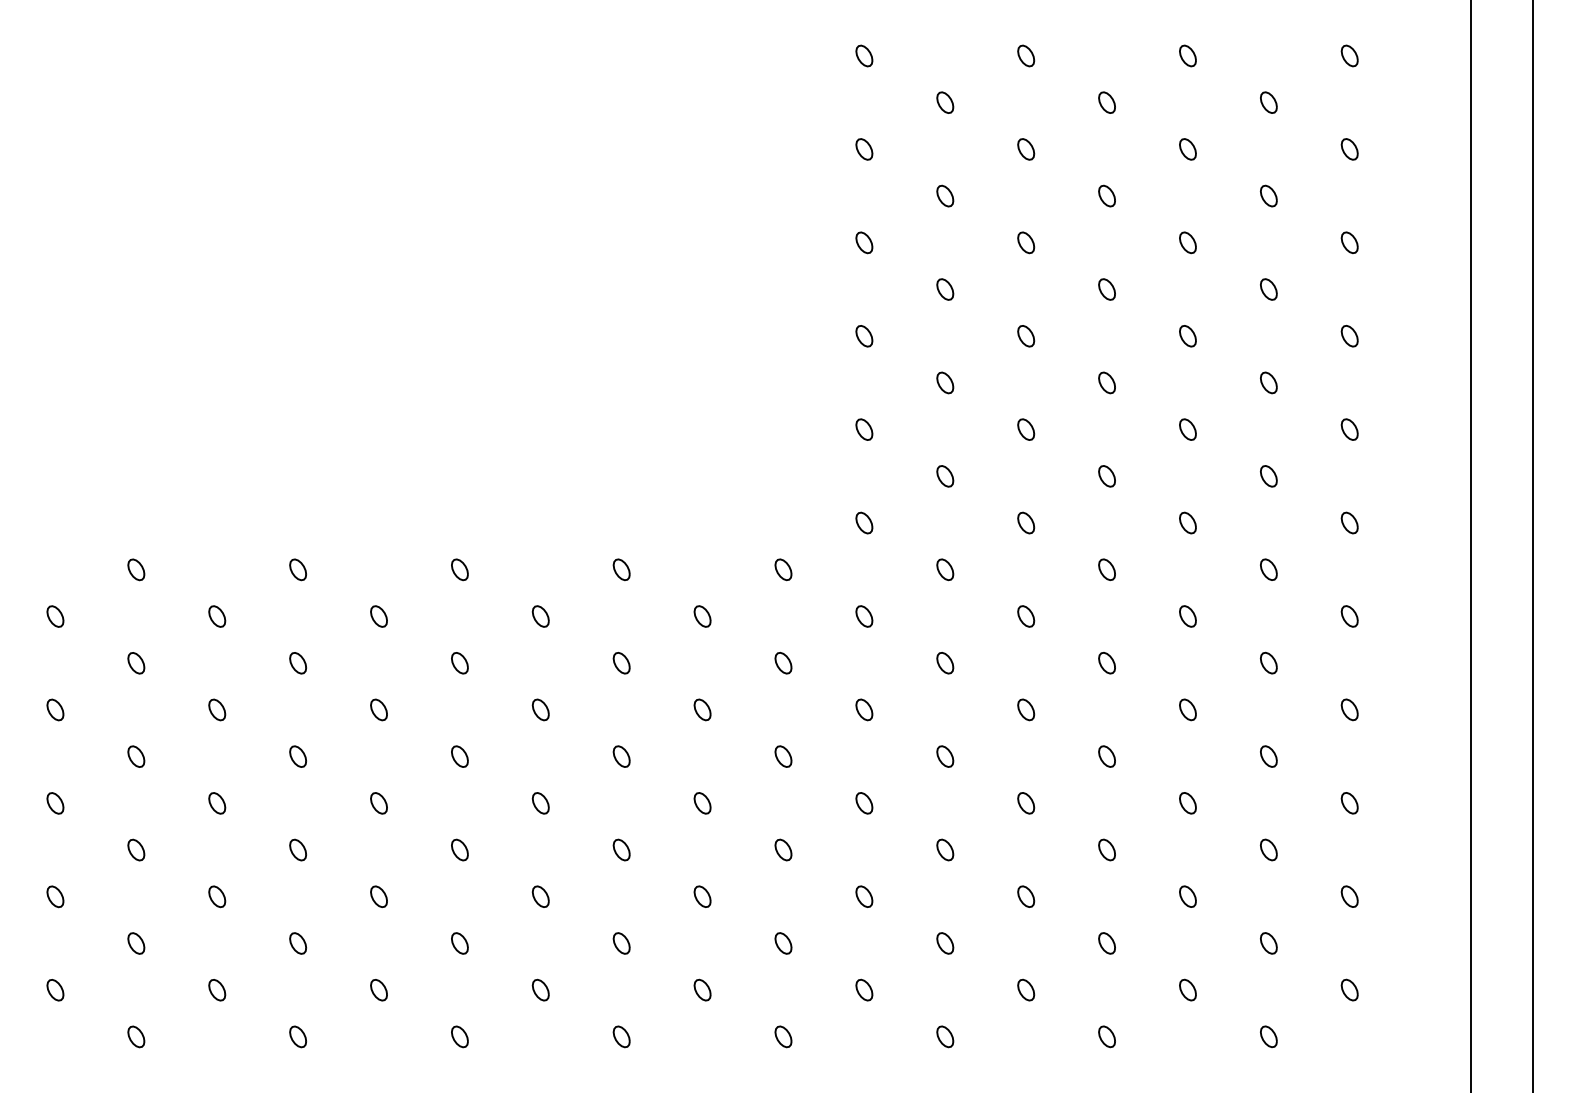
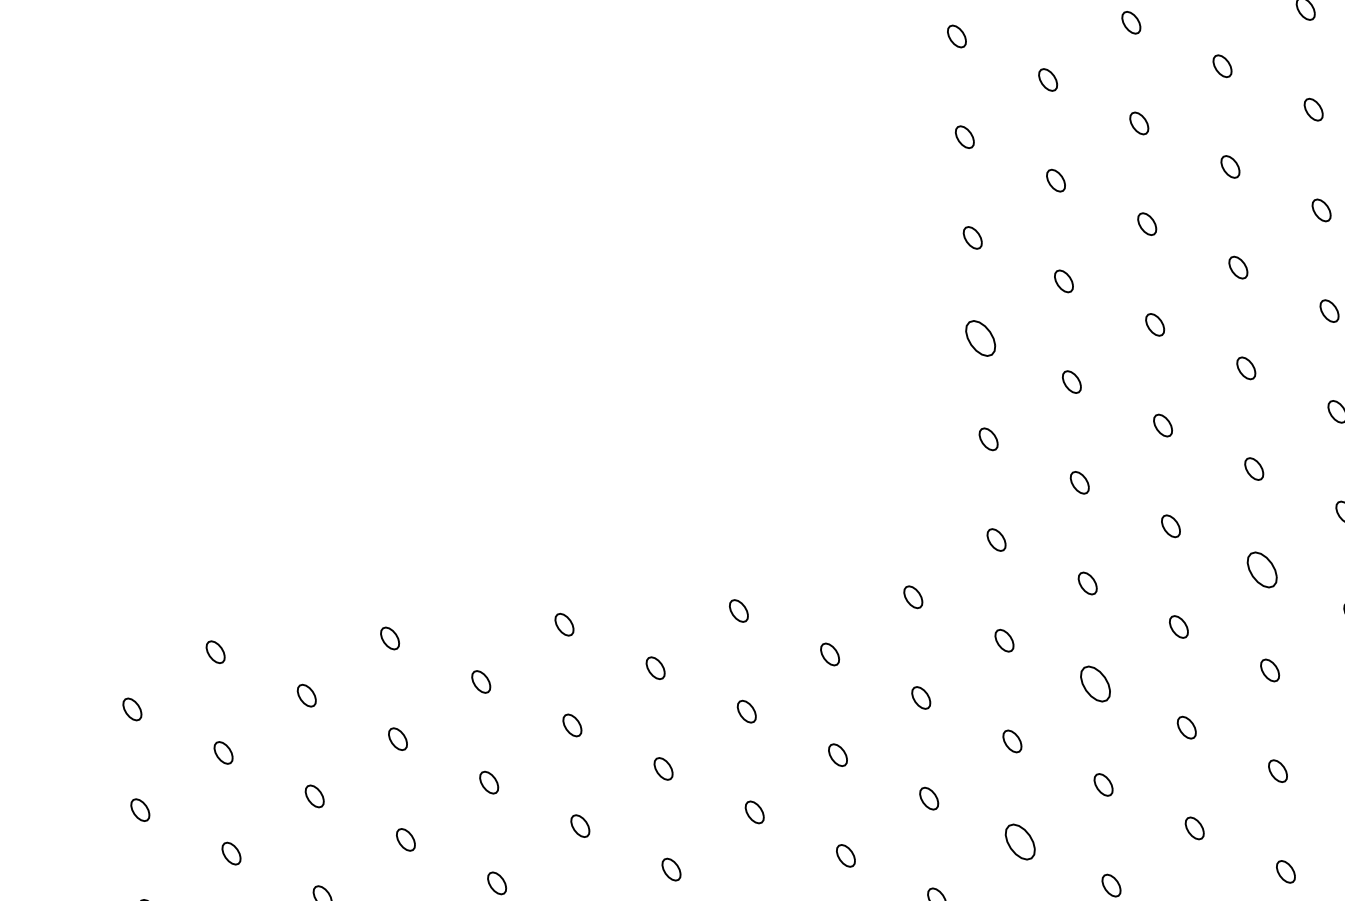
part: (864, 336) -> (980, 338), size x1.6
part: (1106, 569) -> (1261, 569), size x1.6
part: (945, 663) -> (1095, 684), size x1.6
part: (864, 803) -> (1020, 842), size x1.6

